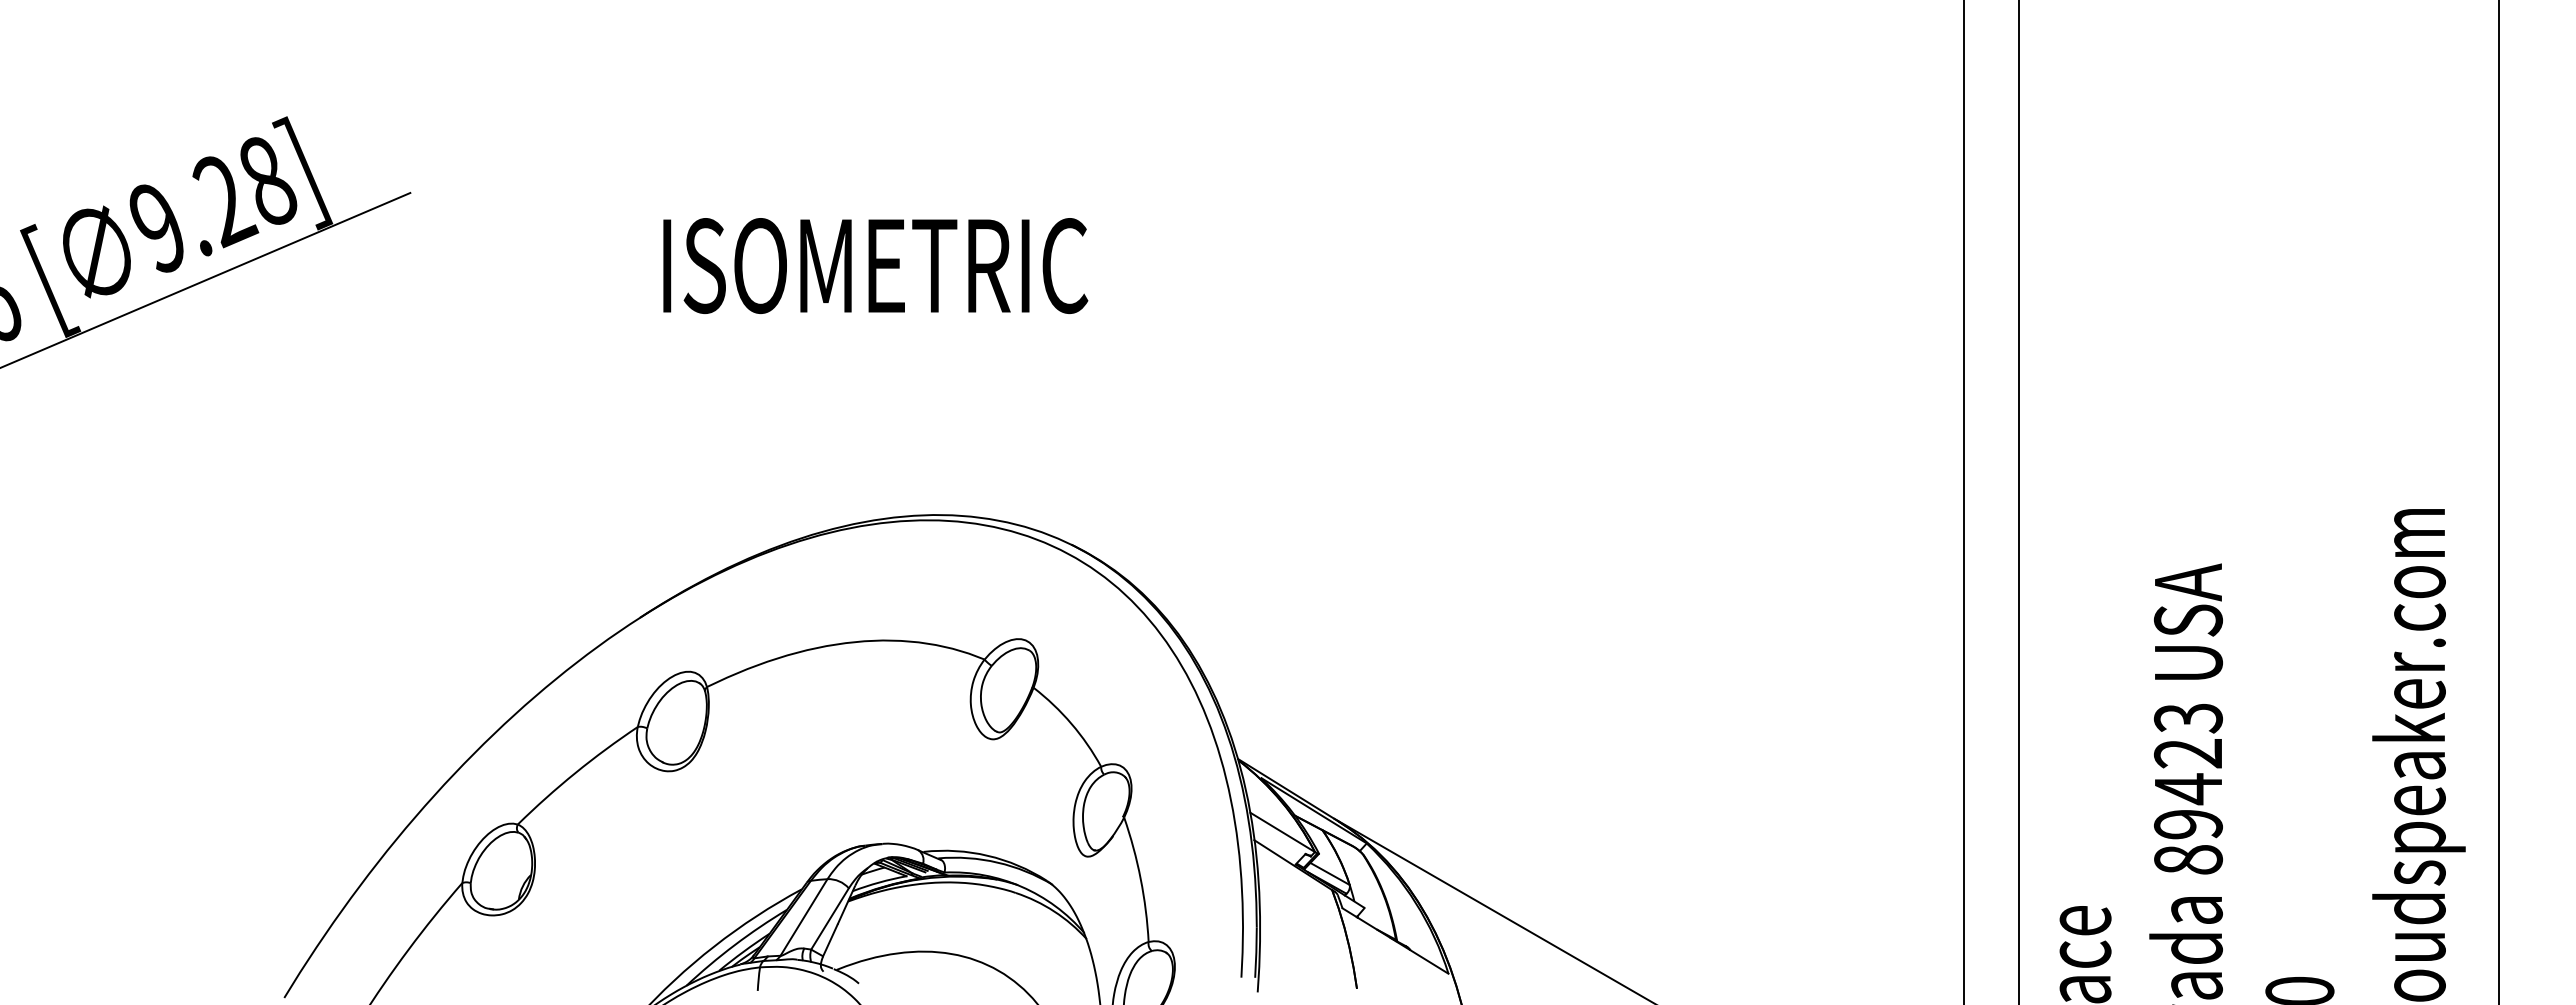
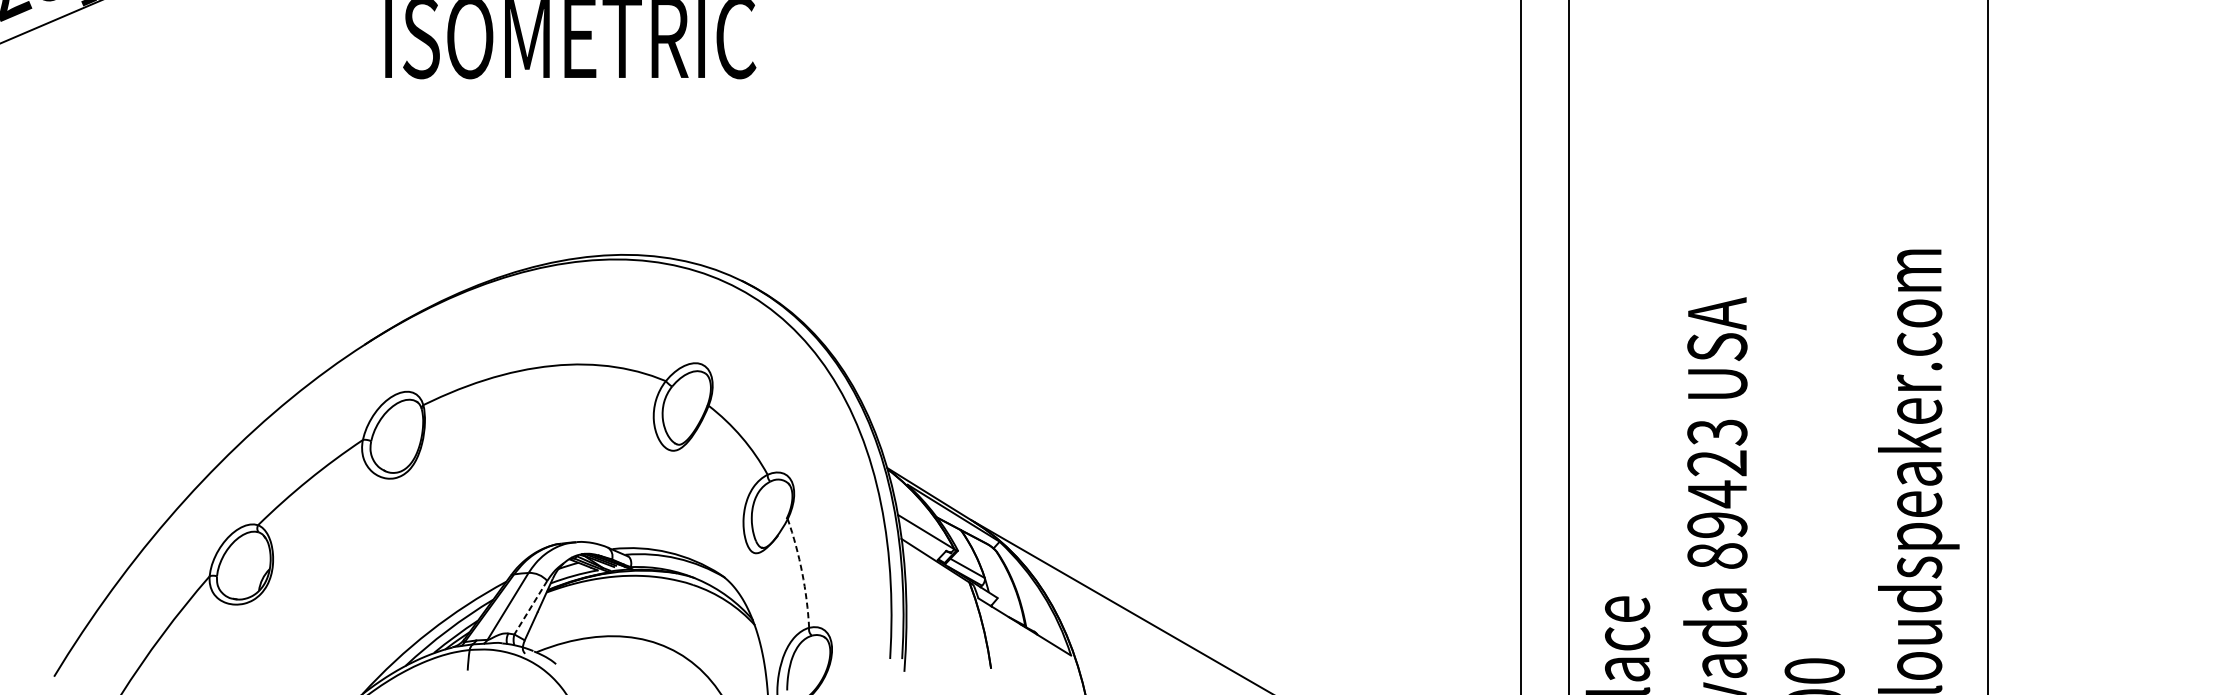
arc: (1140, 878) -> (802, 572), solid -> dashed
line: (830, 918) -> (531, 607), solid -> dashed

